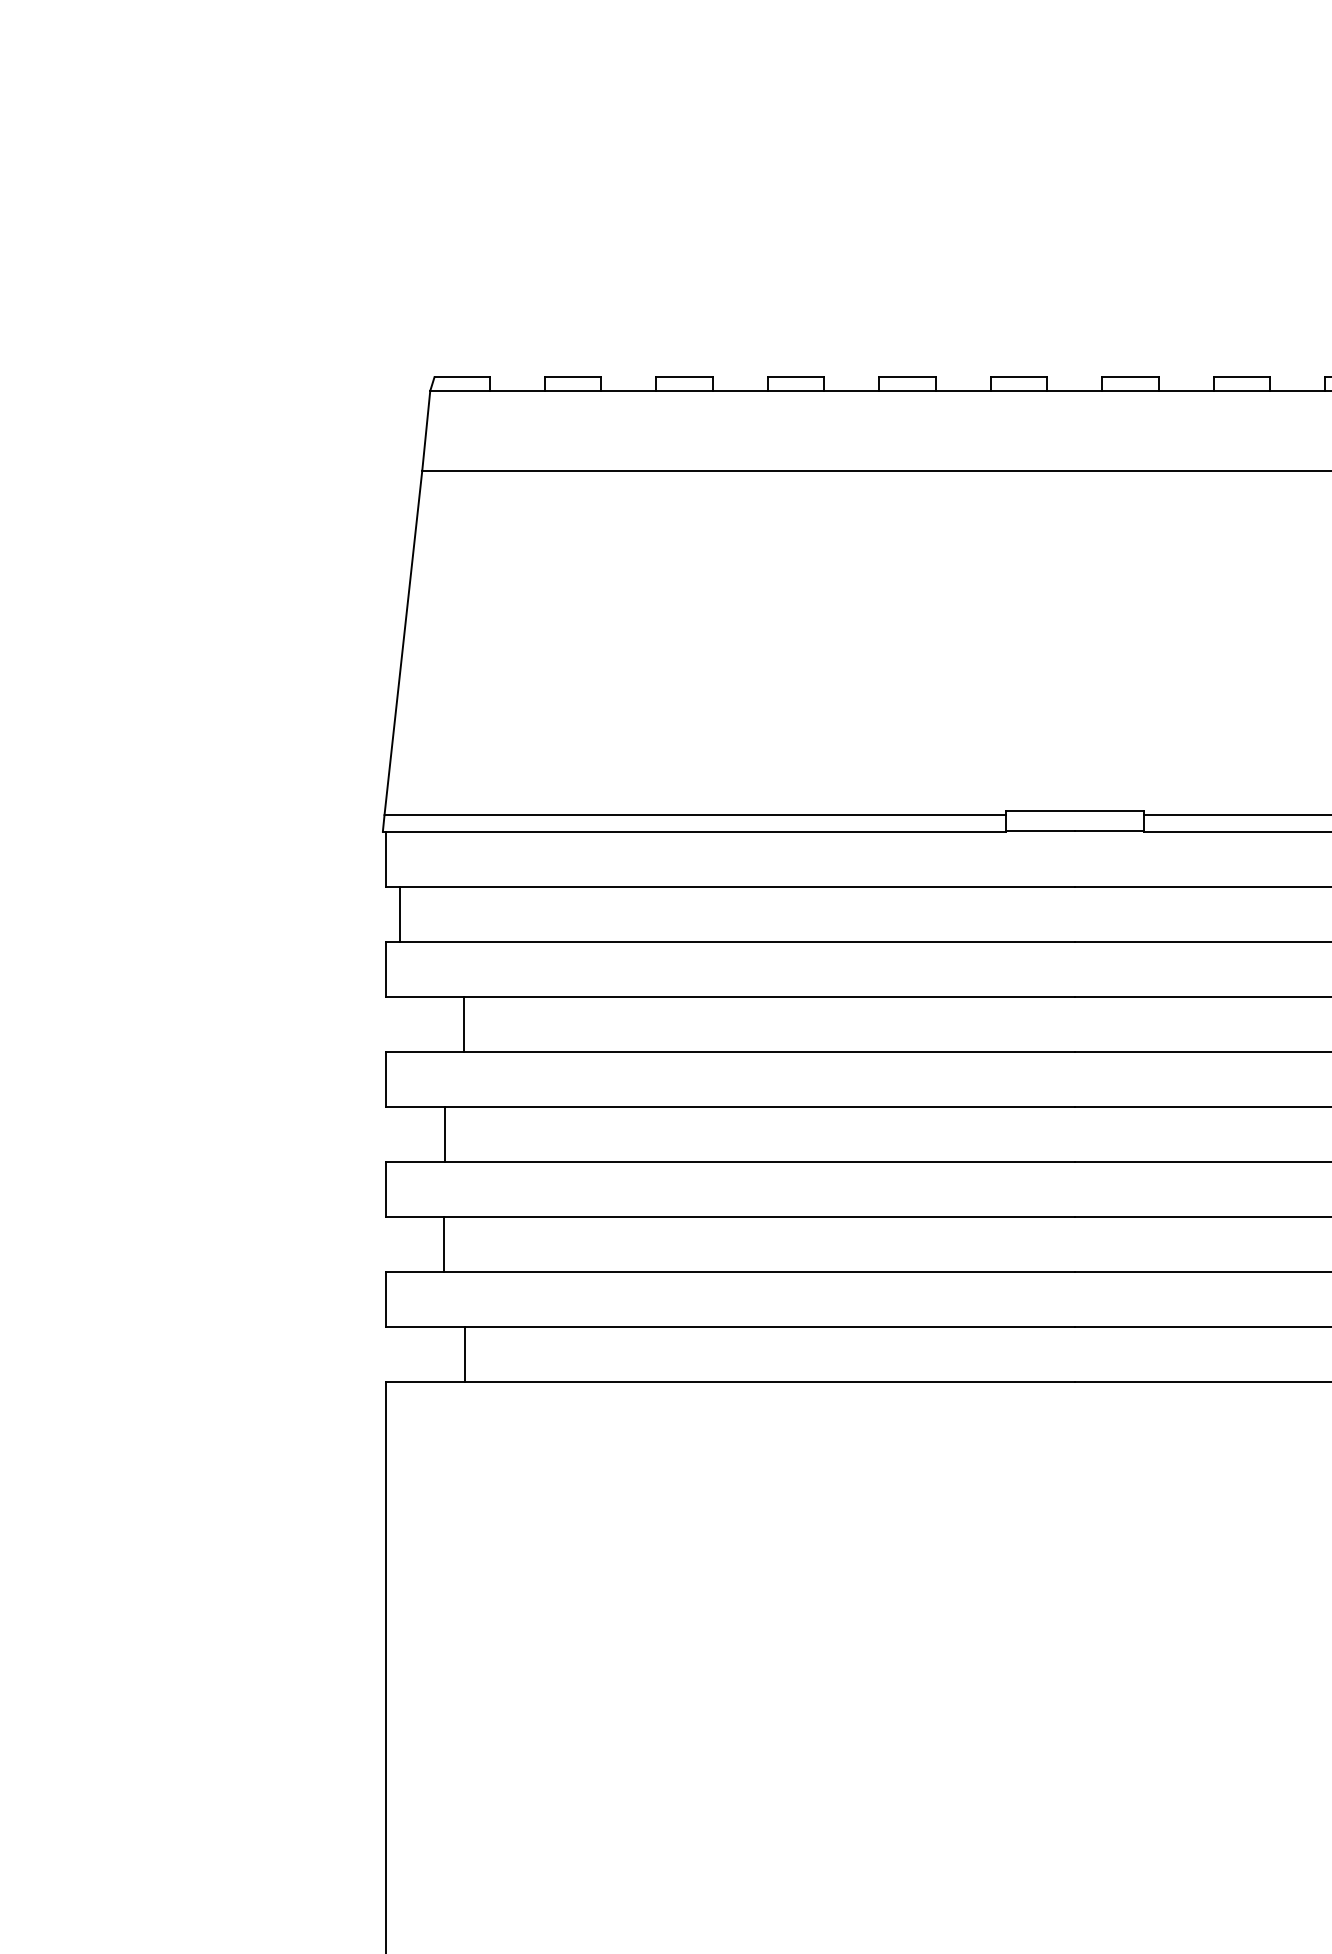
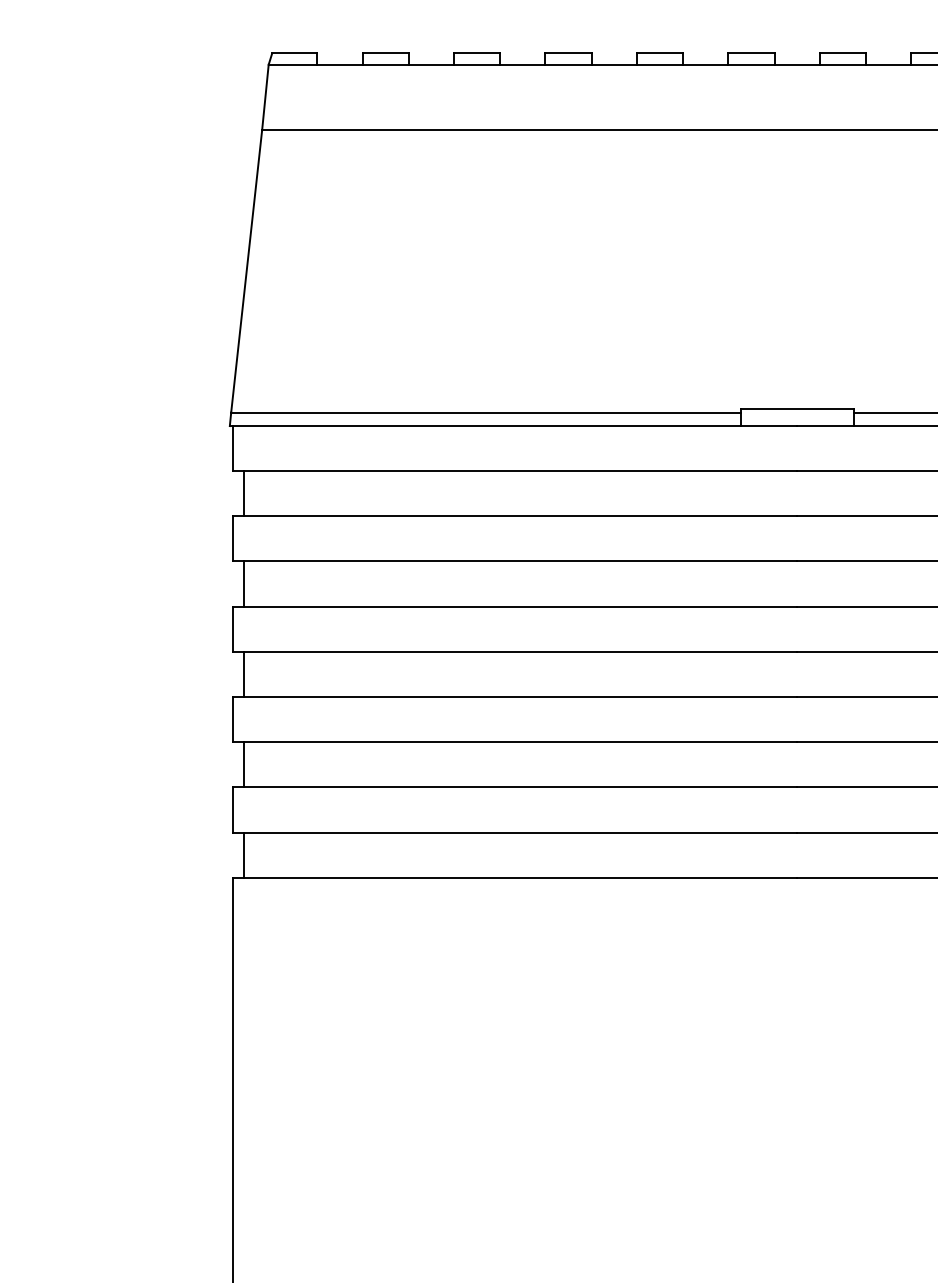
line: (464, 1023) -> (244, 583), moved
line: (445, 1133) -> (244, 673), moved
line: (444, 1244) -> (244, 764), moved
line: (465, 1354) -> (244, 854), moved

